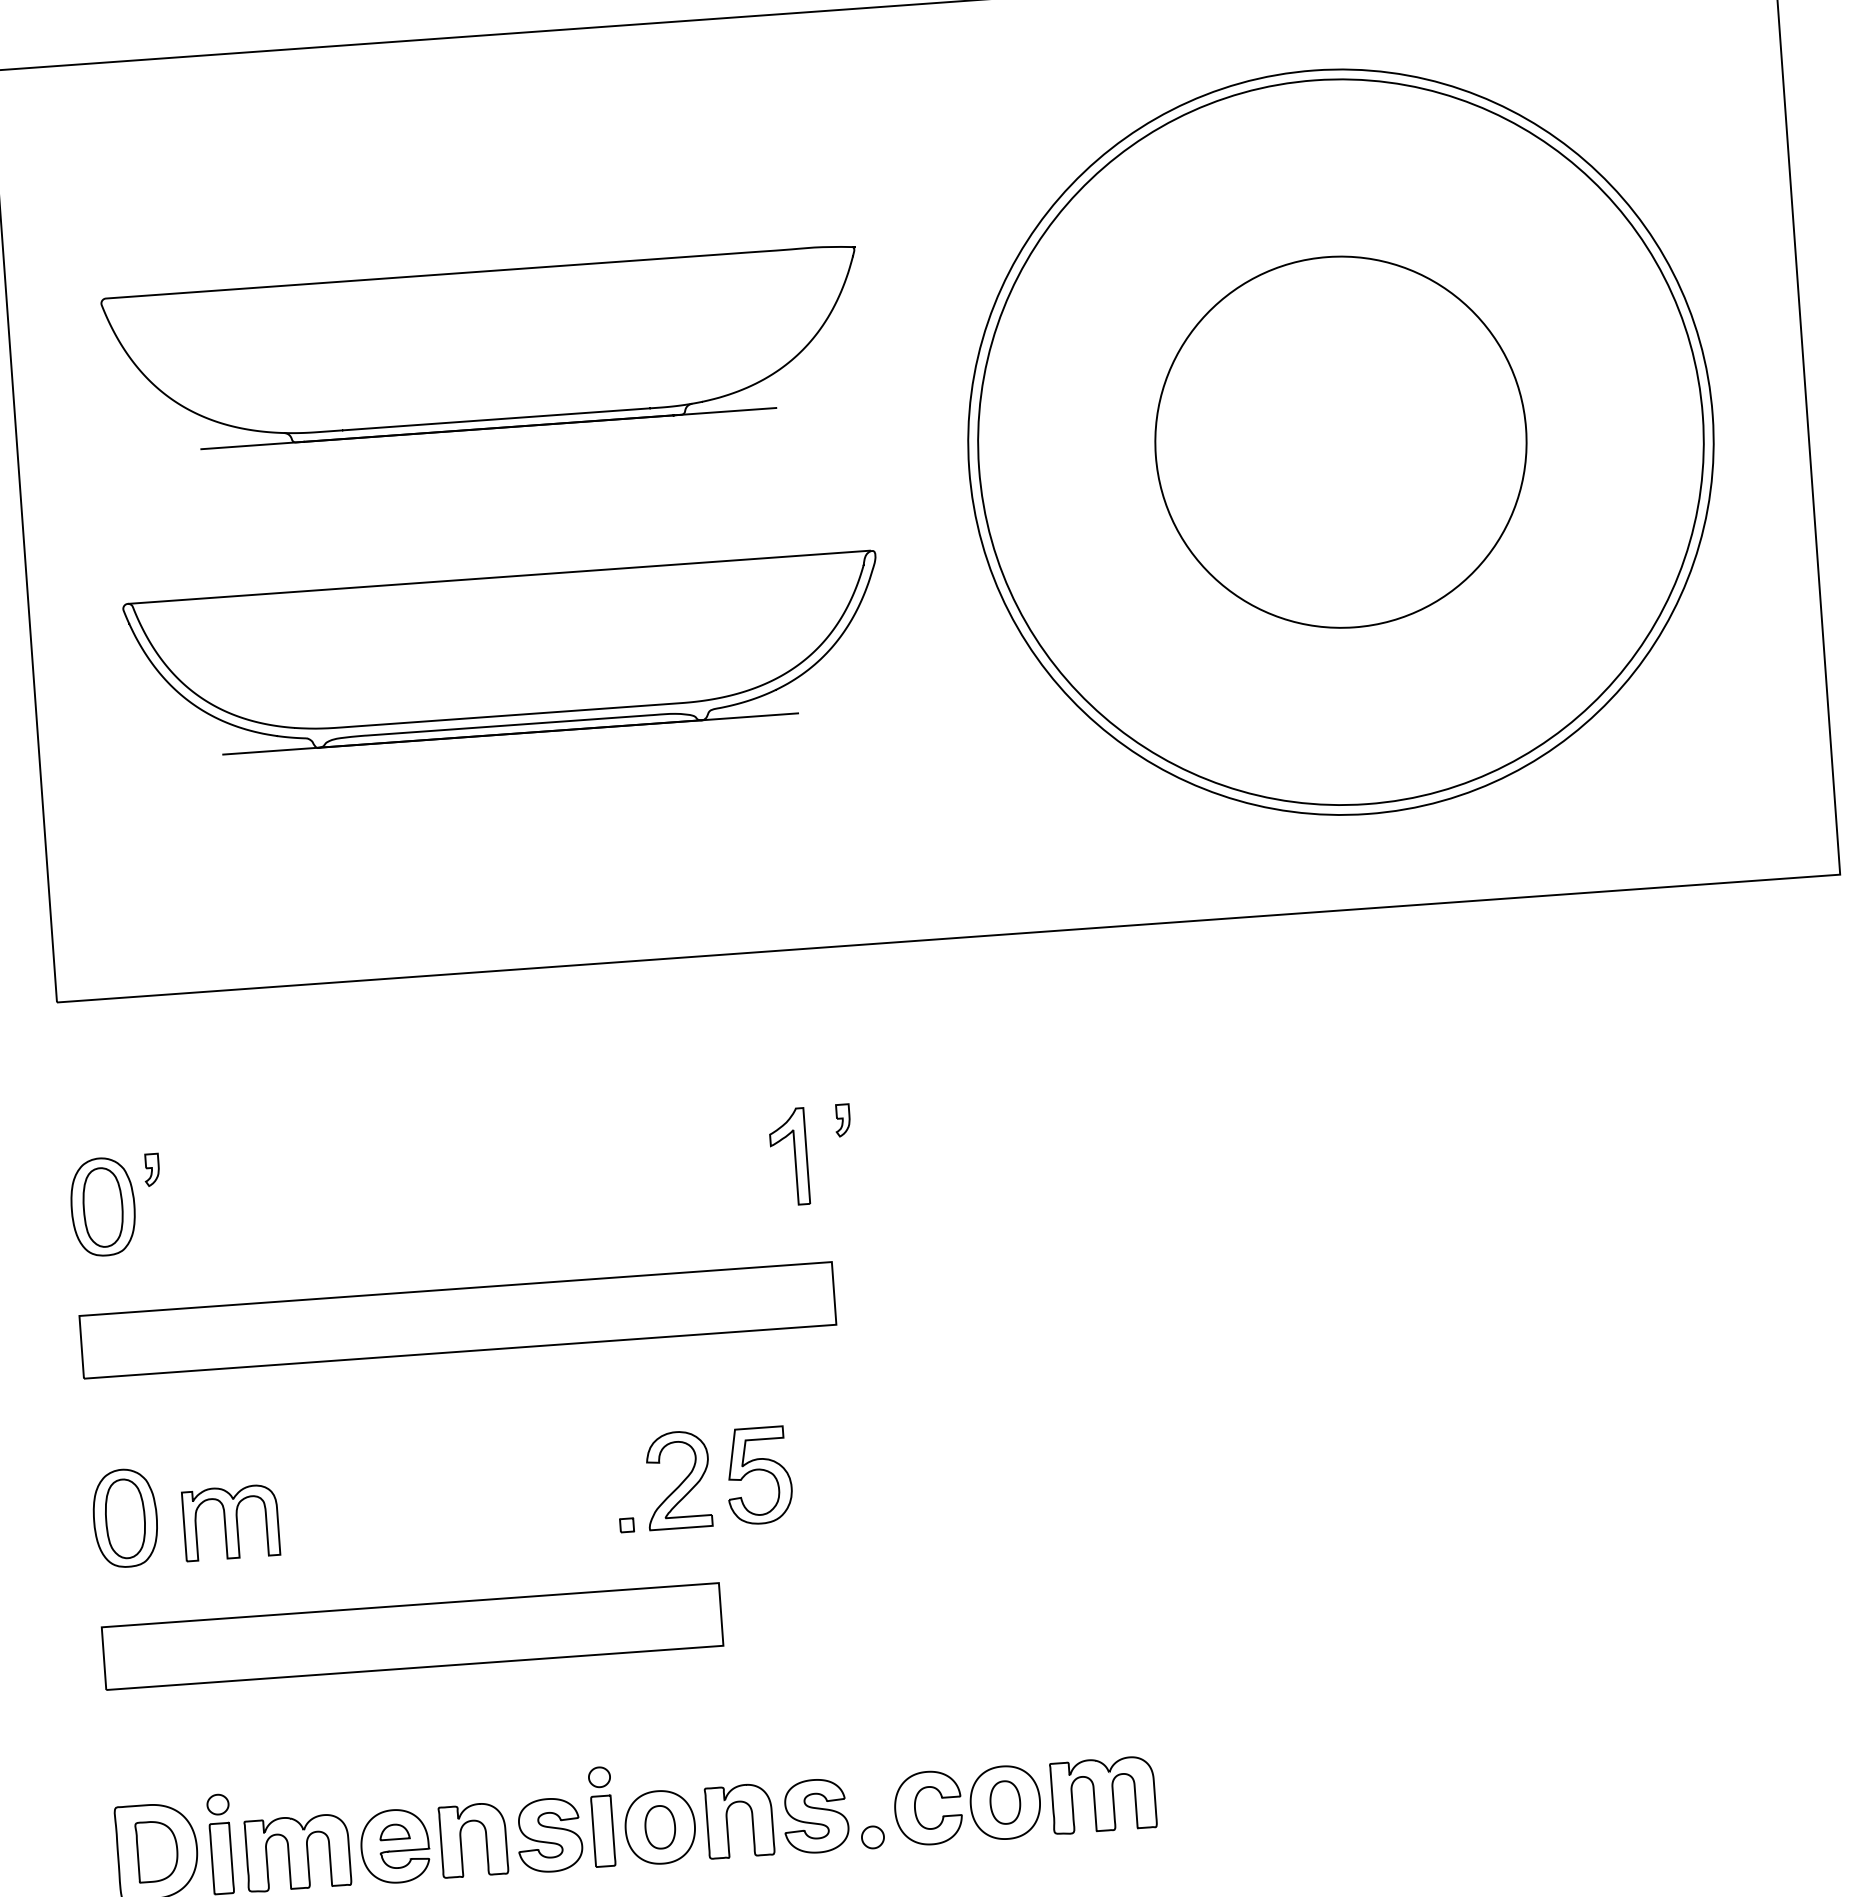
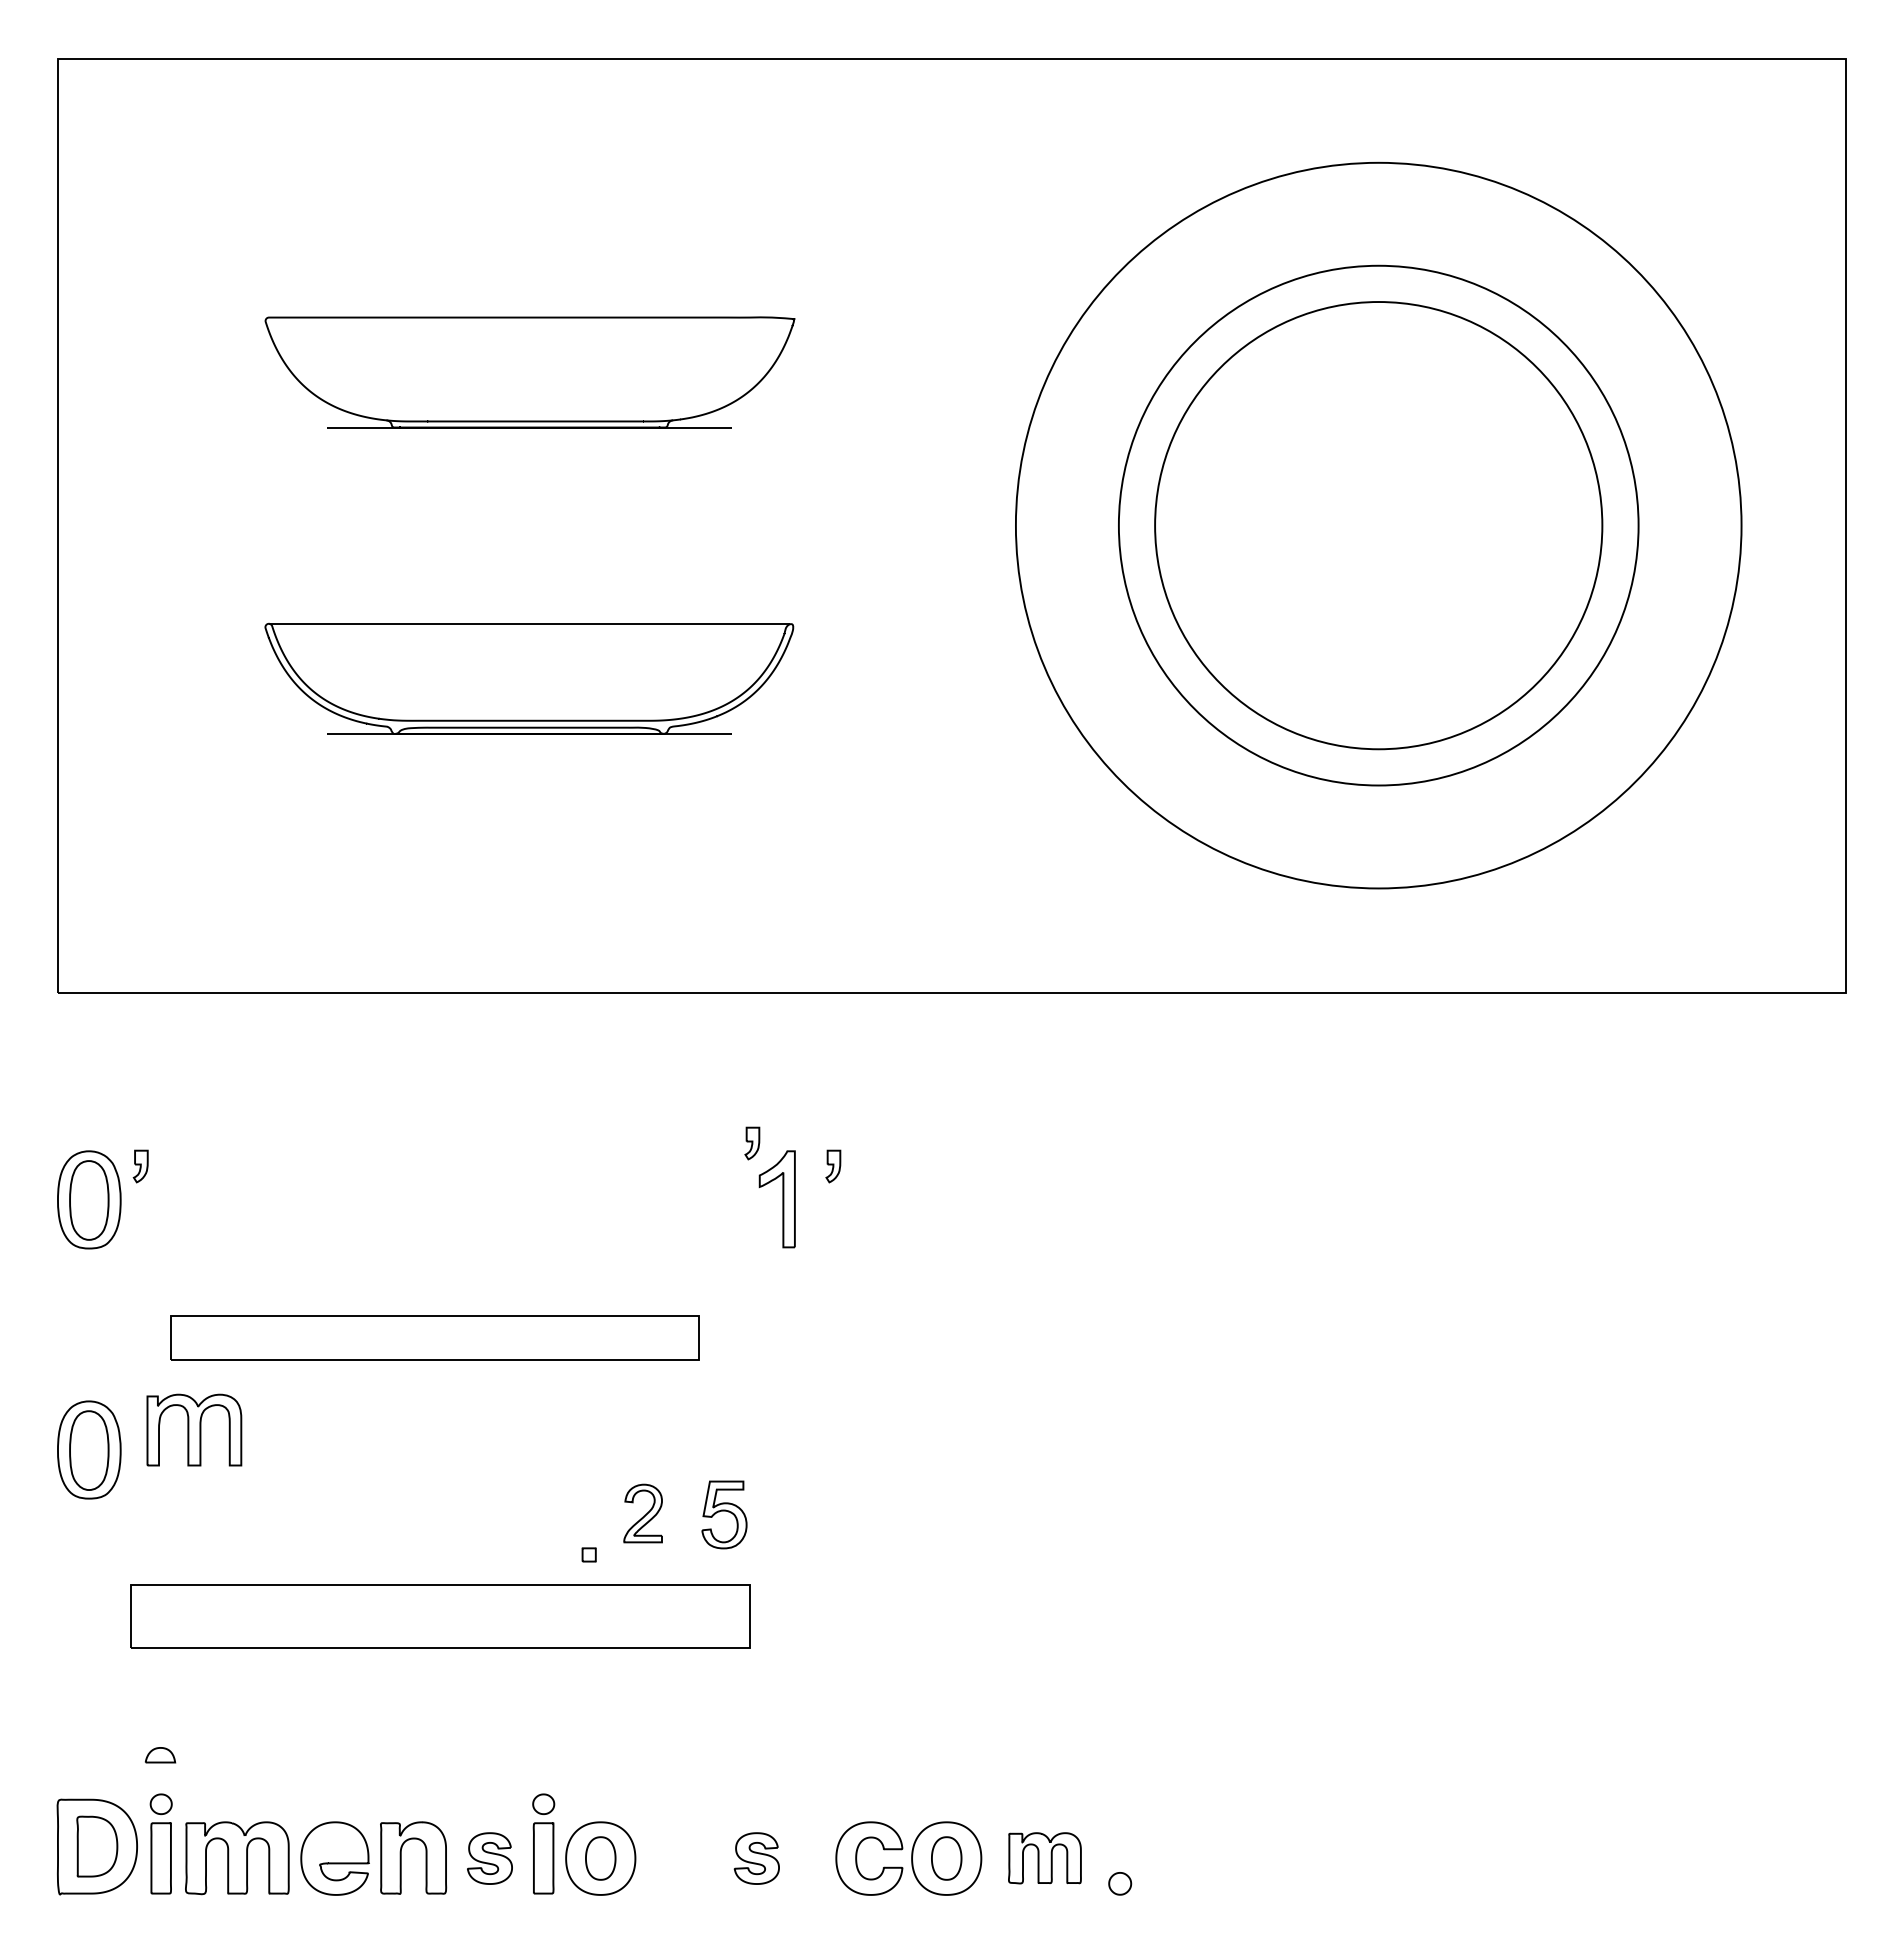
part: (482, 350) -> (529, 372), size x0.7
circle: (1340, 442) -> (1378, 525), size x0.6
circle: (1340, 442) -> (1378, 525), size x1.4
part: (504, 655) -> (529, 678), size x0.7
part: (760, 1103) -> (752, 1143), added
part: (457, 1320) -> (434, 1338), size x0.7
part: (759, 1475) -> (724, 1514), size x0.7
part: (677, 1480) -> (642, 1513), size x0.6
part: (125, 1517) -> (89, 1449), moved
part: (231, 1522) -> (194, 1429), moved
part: (412, 1636) -> (440, 1616), moved
part: (1102, 1795) -> (1044, 1858), size x0.7
part: (815, 1816) -> (756, 1858), size x0.7
part: (727, 1821) -> (668, 1857), removed
part: (394, 1832) -> (160, 1755), moved
part: (549, 1835) -> (489, 1858), size x0.7
part: (873, 1837) -> (1120, 1883), moved

